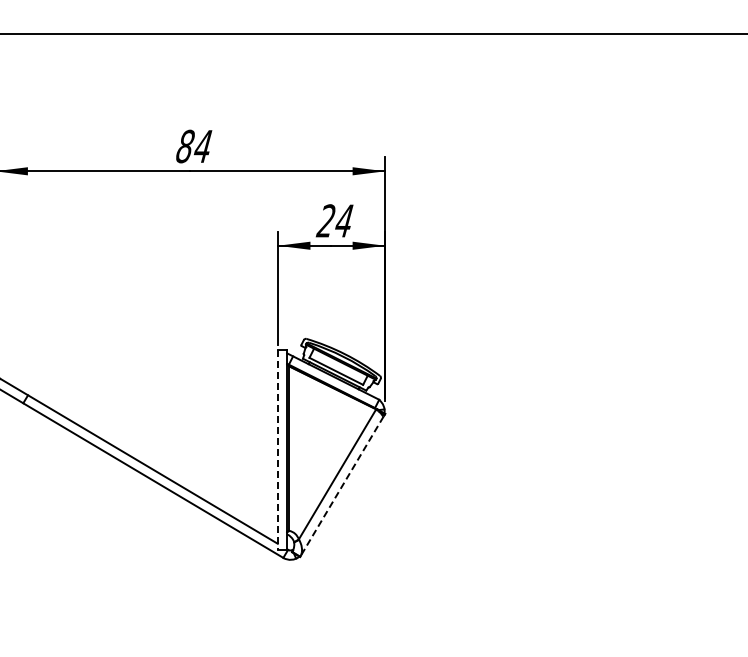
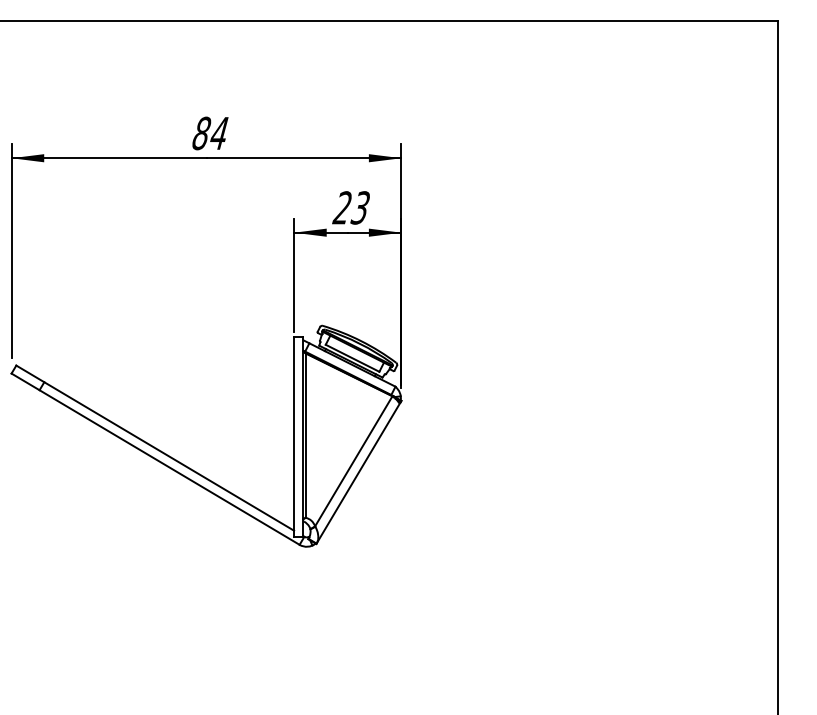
text: (343, 220) -> (359, 207), 24 -> 23
line: (278, 450) -> (294, 437), dashed -> solid
line: (342, 486) -> (358, 473), dashed -> solid

